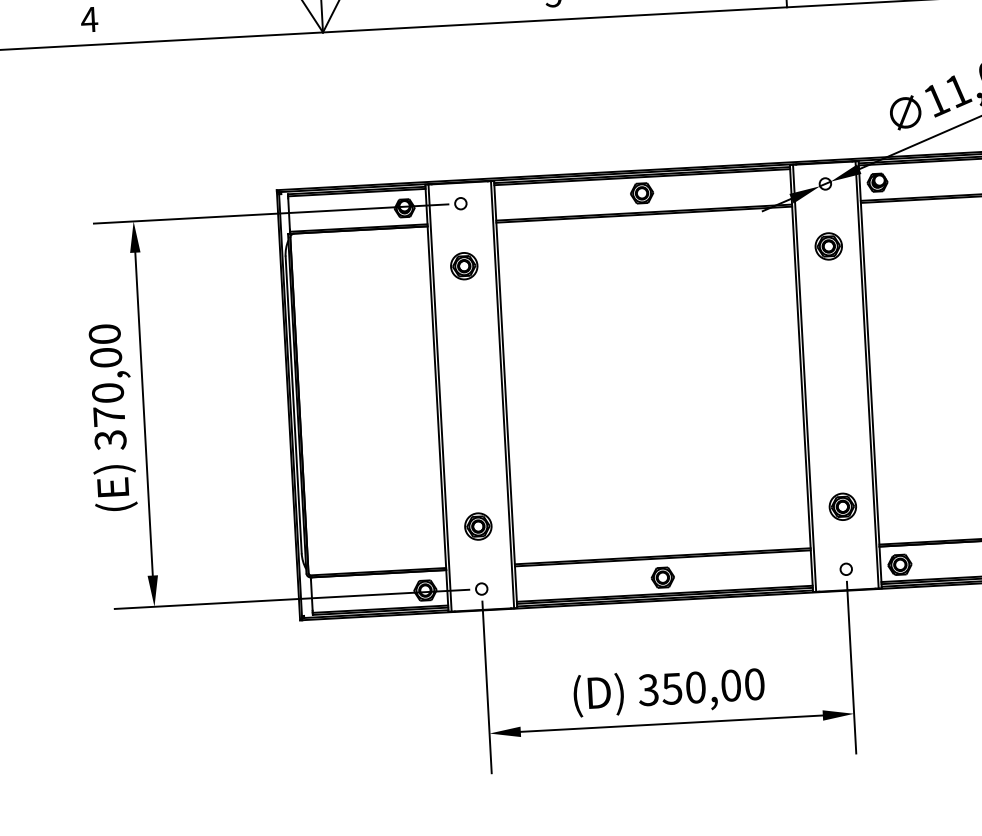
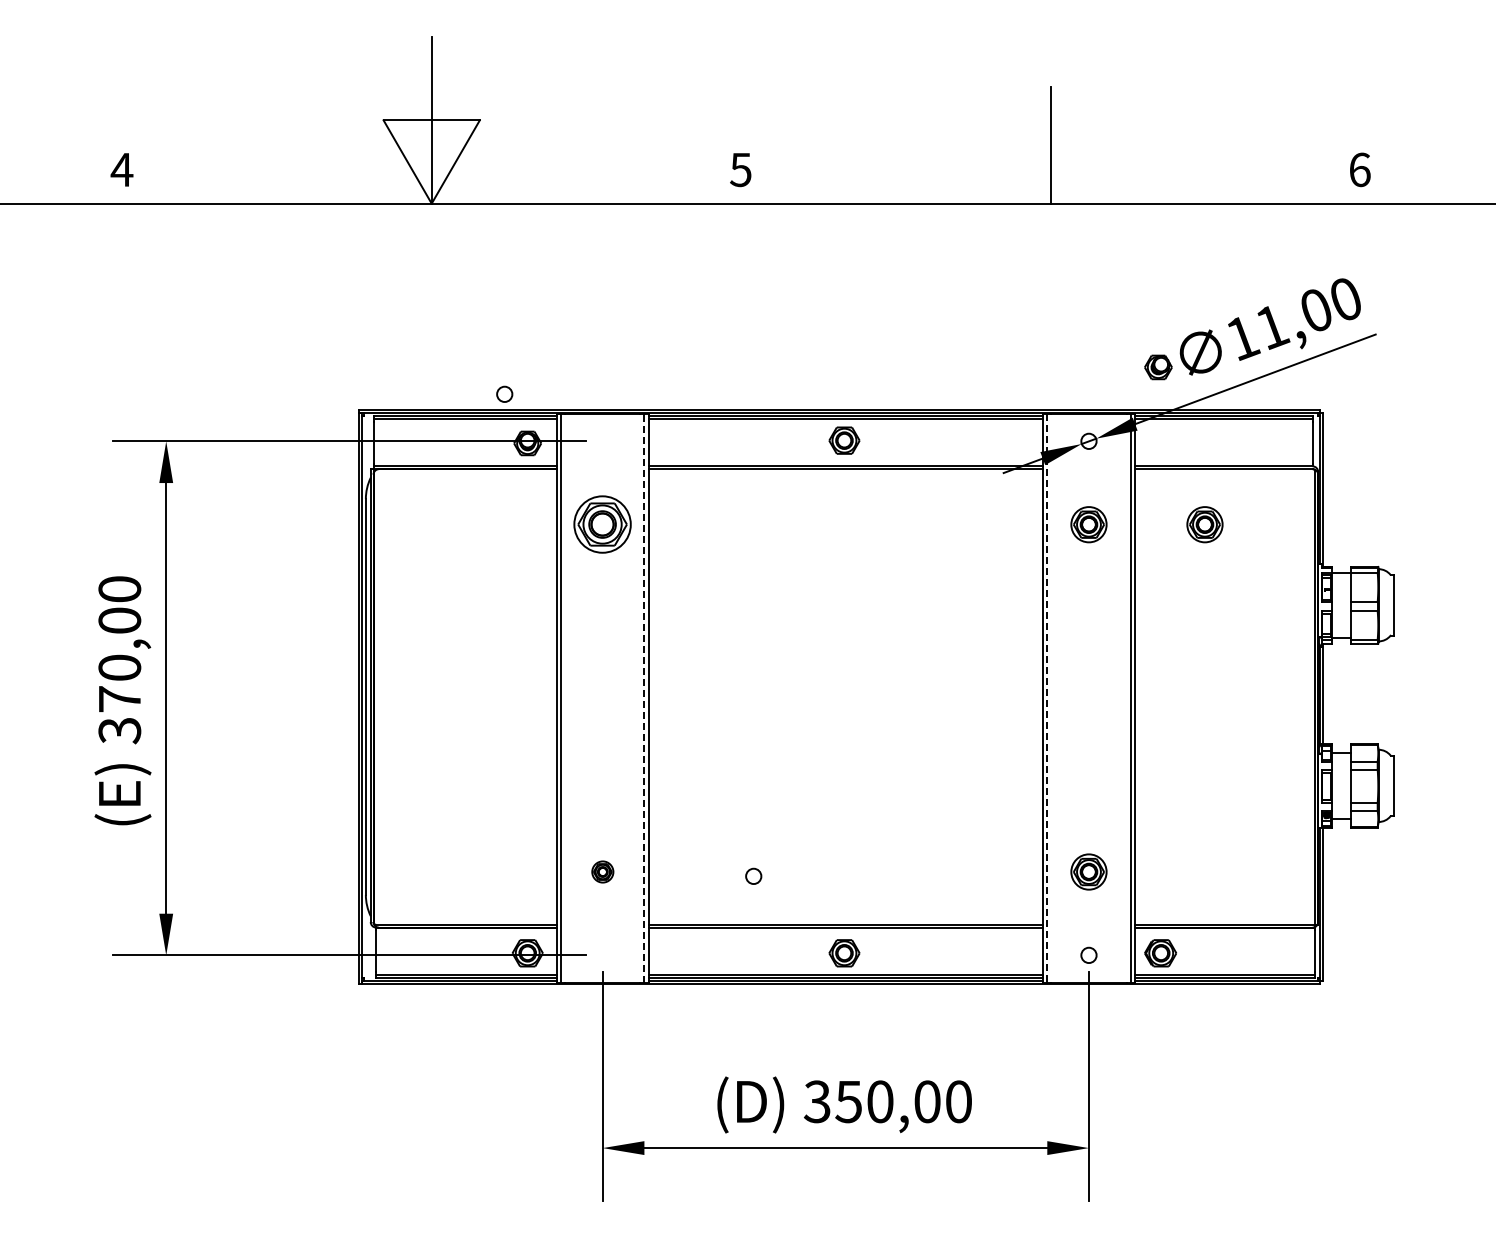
part: (877, 182) -> (1158, 367), moved
circle: (460, 203) -> (504, 393), moved
part: (915, 241) -> (1204, 524), added
part: (464, 266) -> (602, 524), size x1.6
line: (804, 378) -> (1047, 698), solid -> dashed
line: (502, 394) -> (644, 698), solid -> dashed
part: (478, 526) -> (602, 871), size x0.6
circle: (481, 588) -> (753, 875), moved

